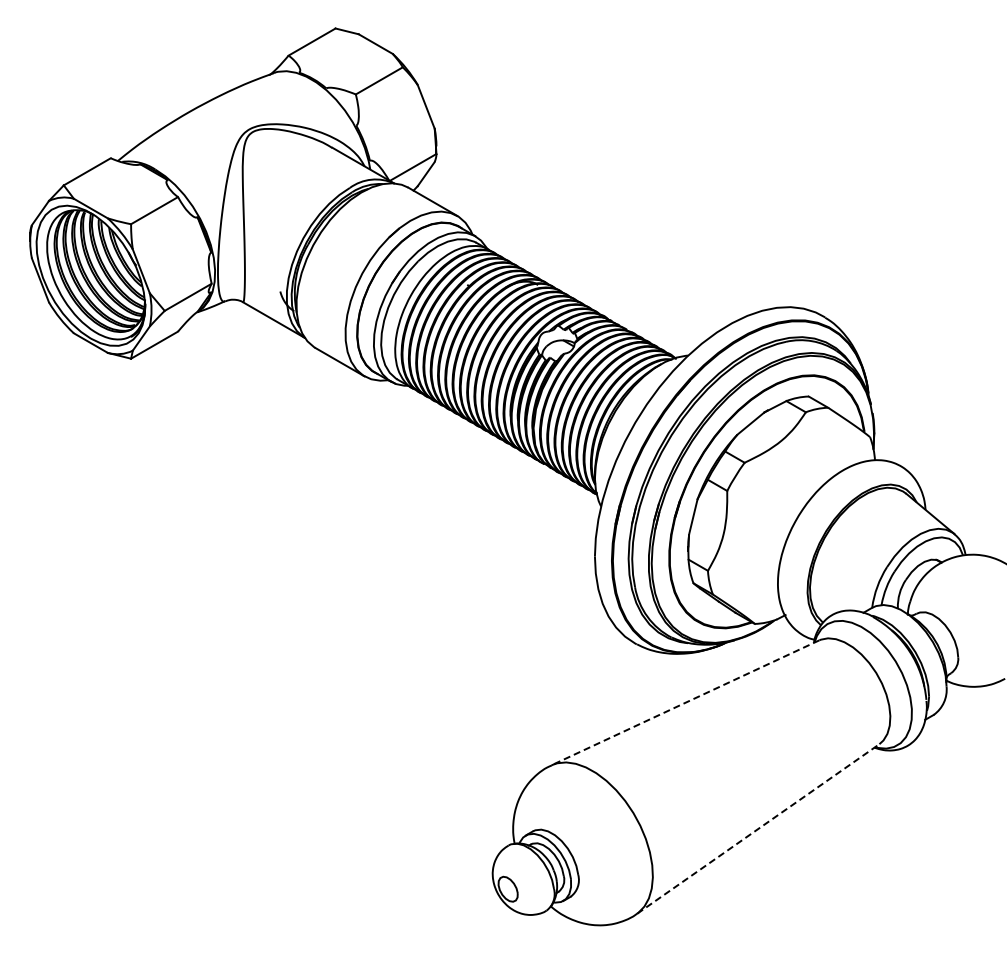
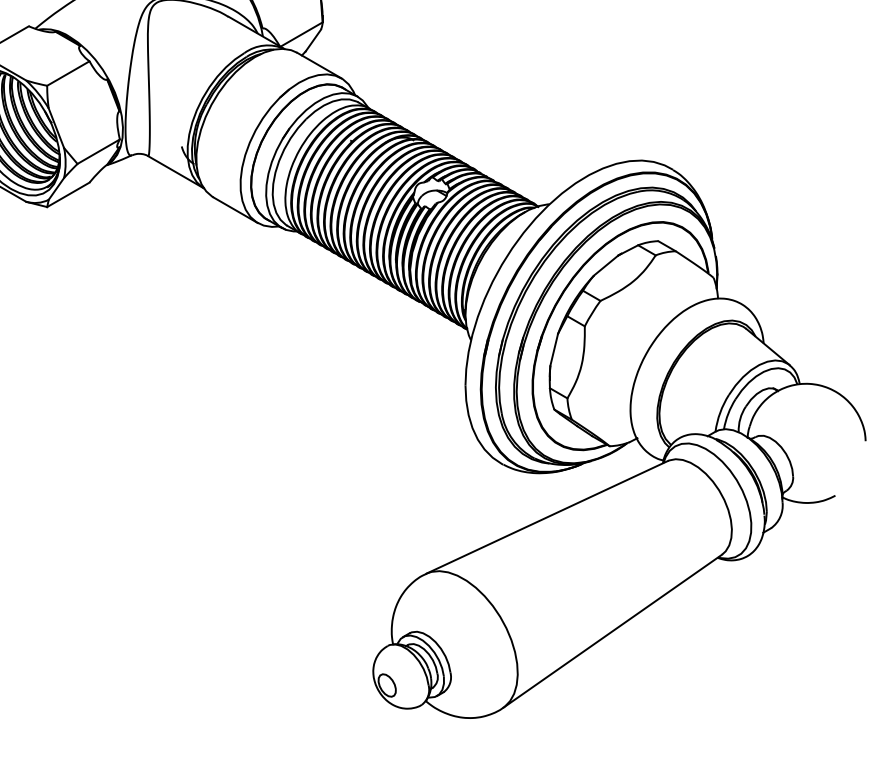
line: (685, 702) -> (547, 517), dashed -> solid
line: (758, 828) -> (612, 630), dashed -> solid

